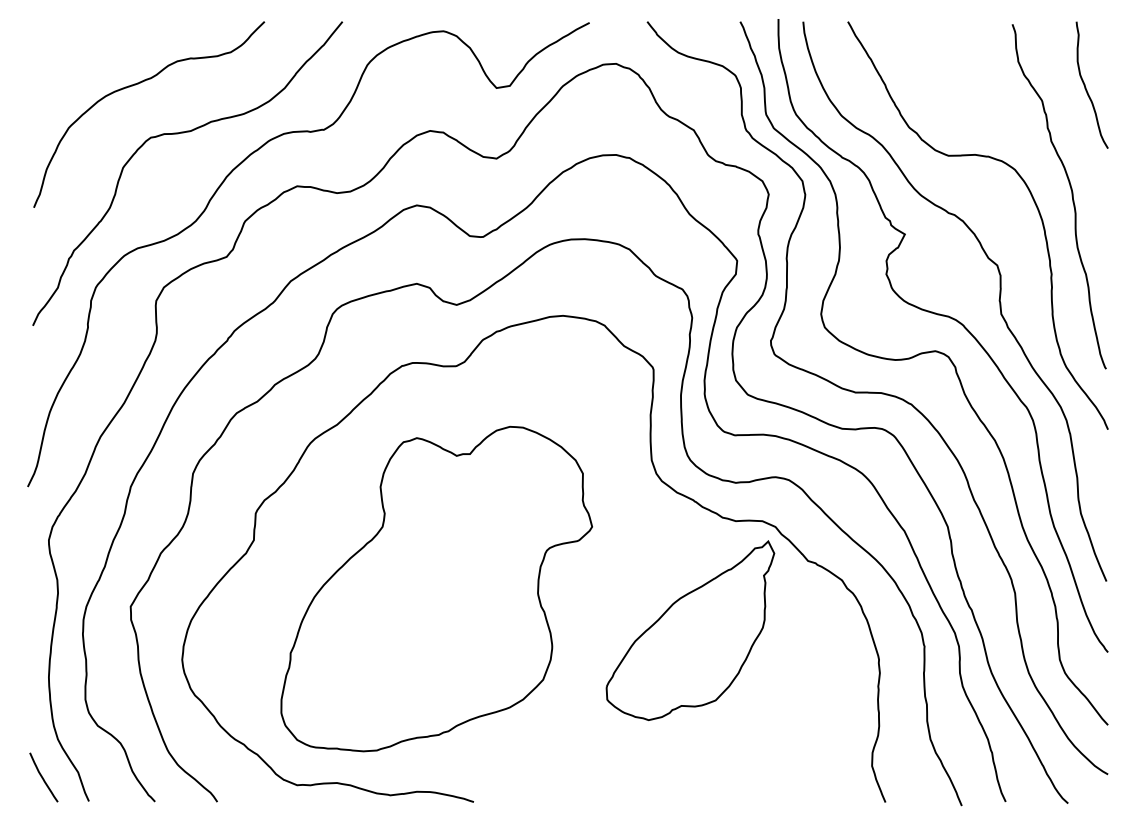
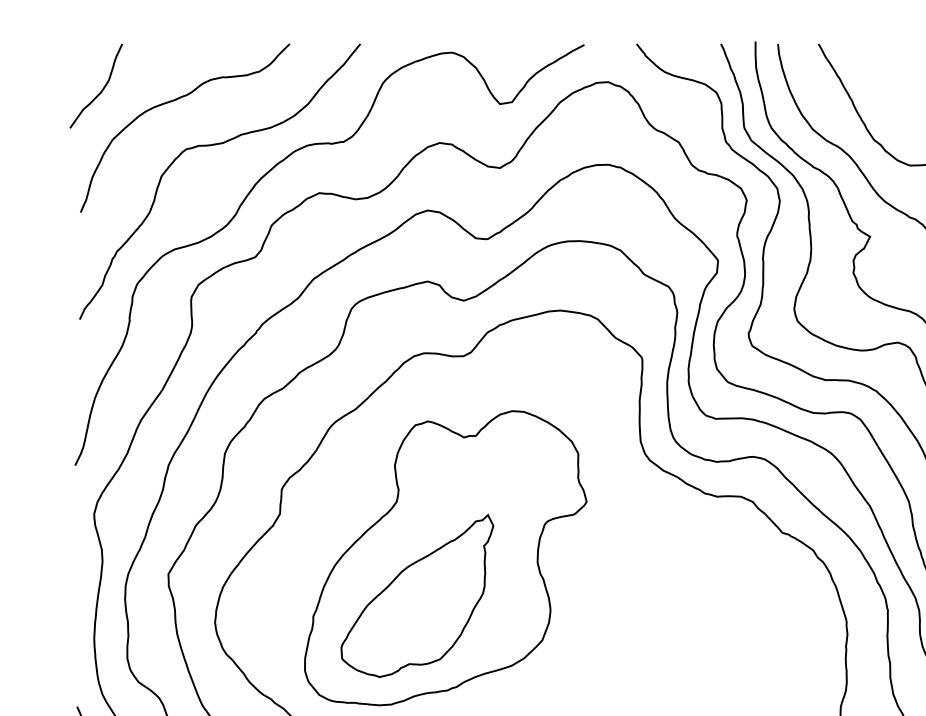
curve: (57, 71) -> (102, 89), added
part: (690, 630) -> (417, 595), moved

